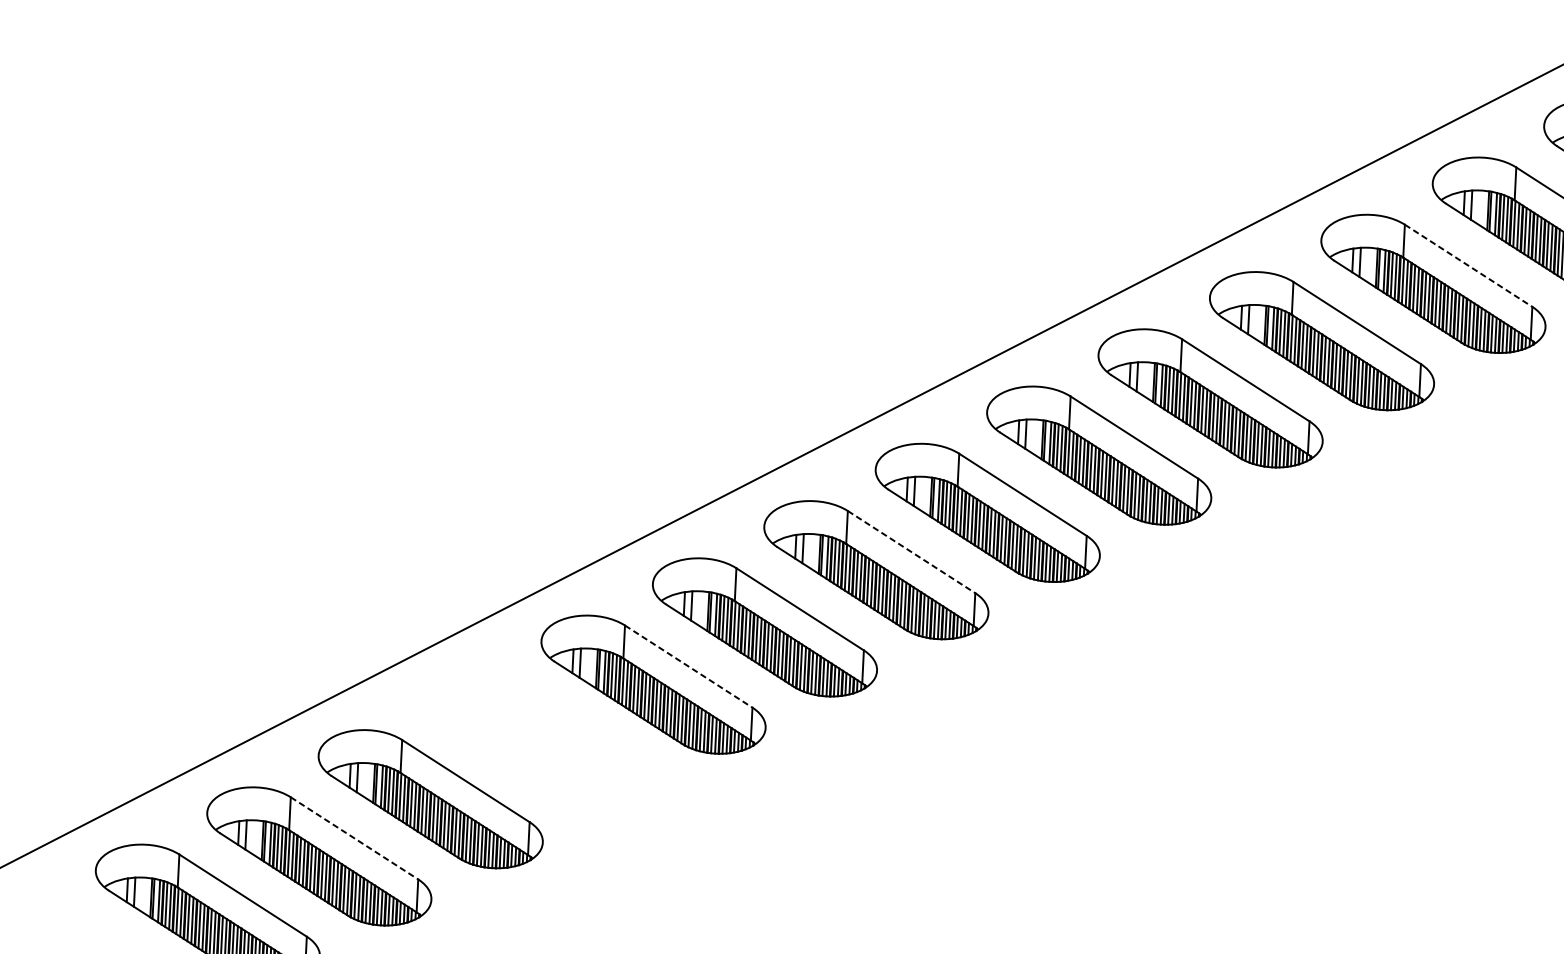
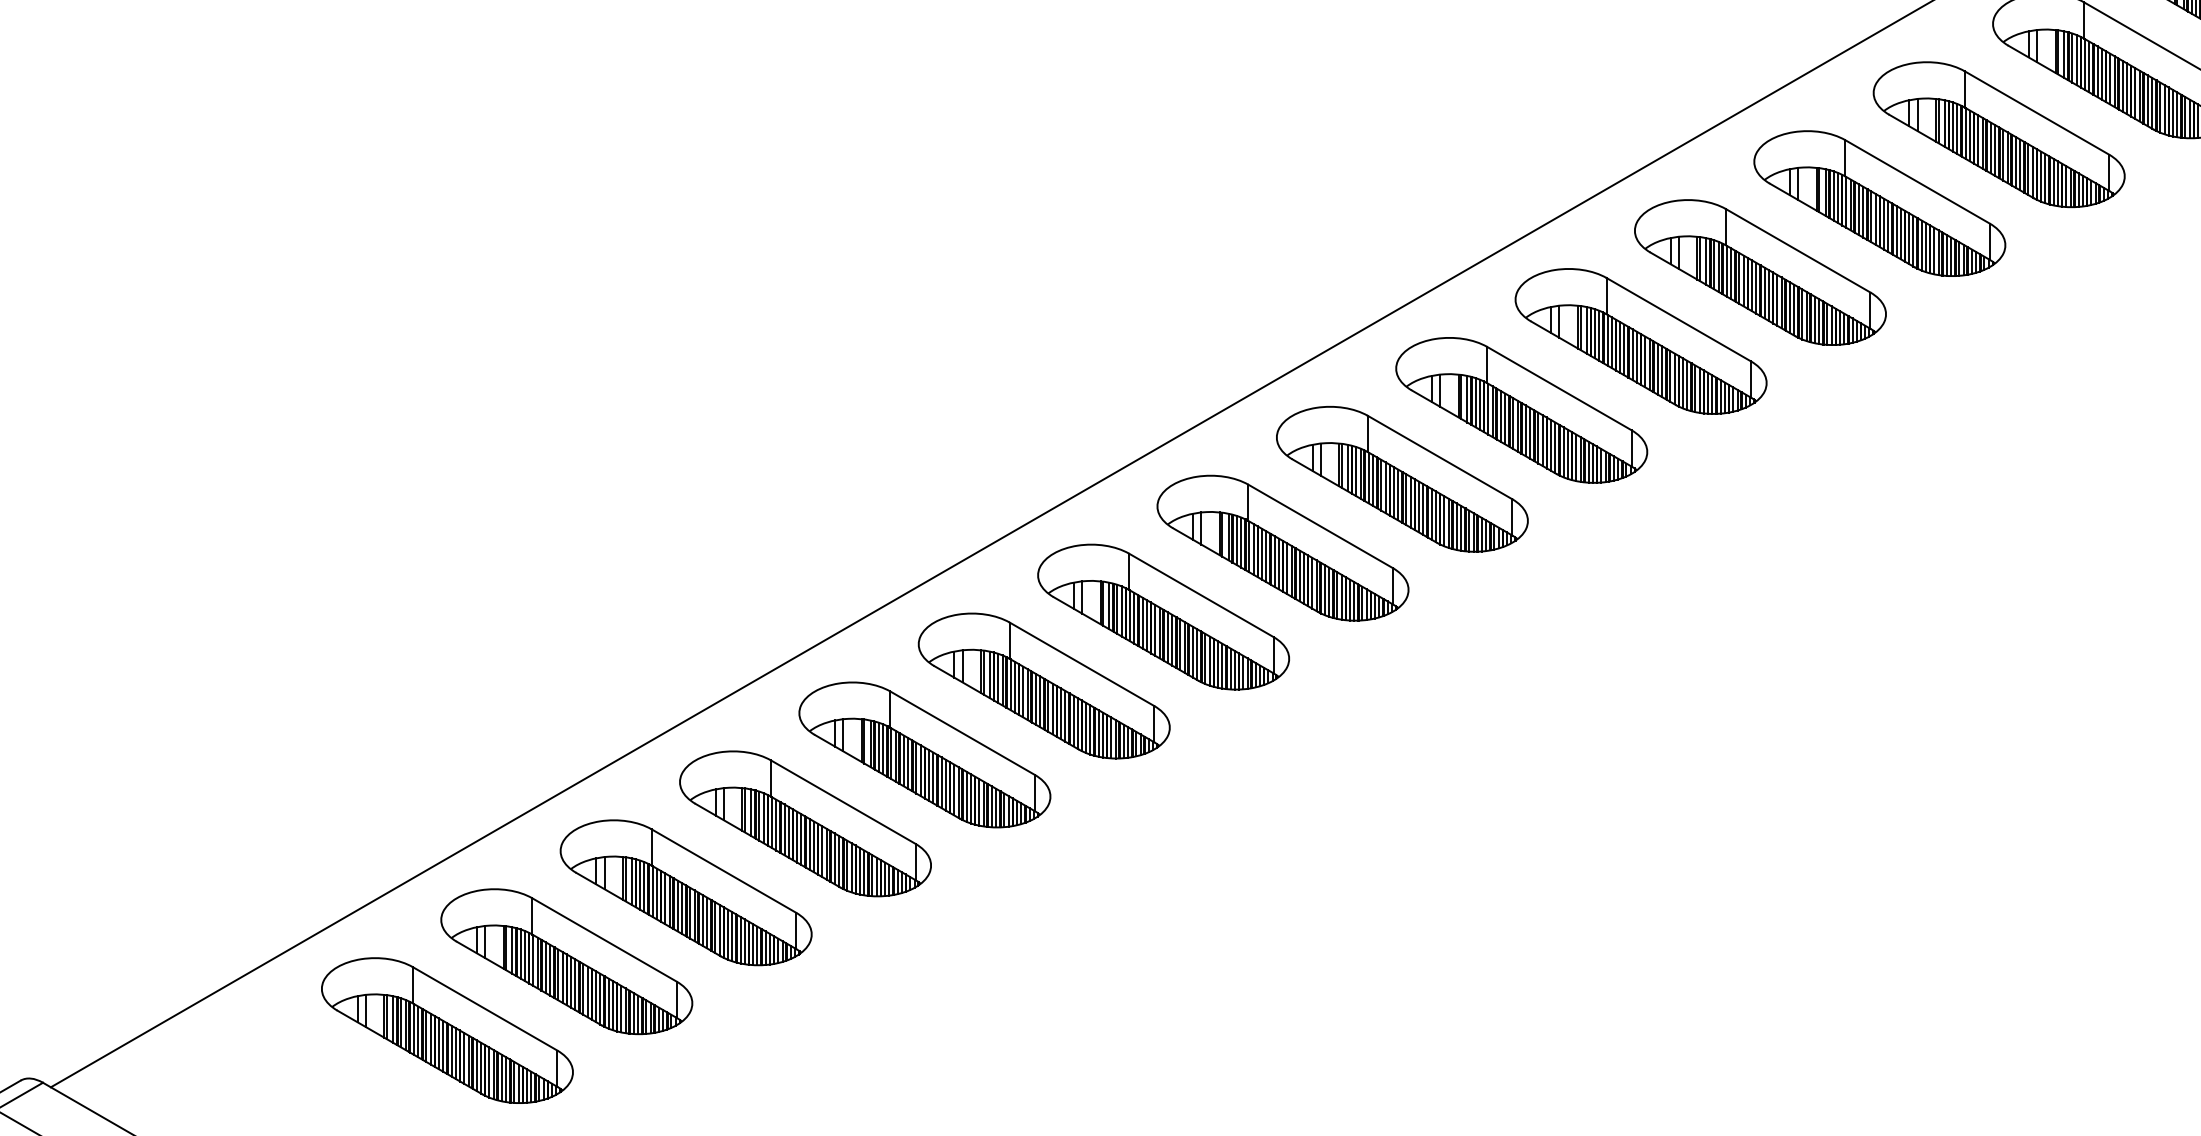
line: (1468, 266) -> (1798, 251), dashed -> solid
line: (911, 552) -> (1201, 595), dashed -> solid
line: (689, 666) -> (963, 733), dashed -> solid
part: (542, 741) -> (805, 823), added
line: (354, 838) -> (604, 940), dashed -> solid

